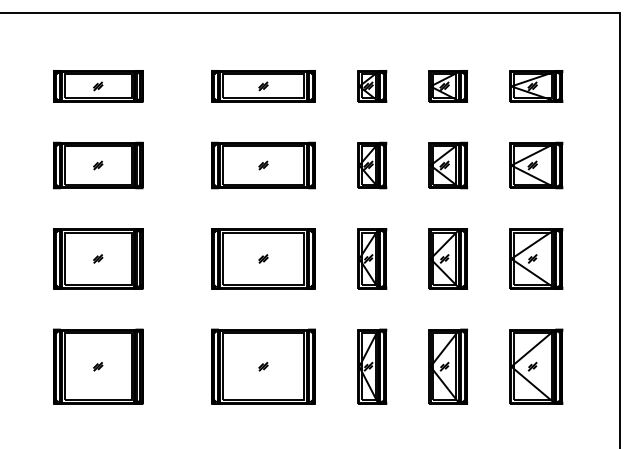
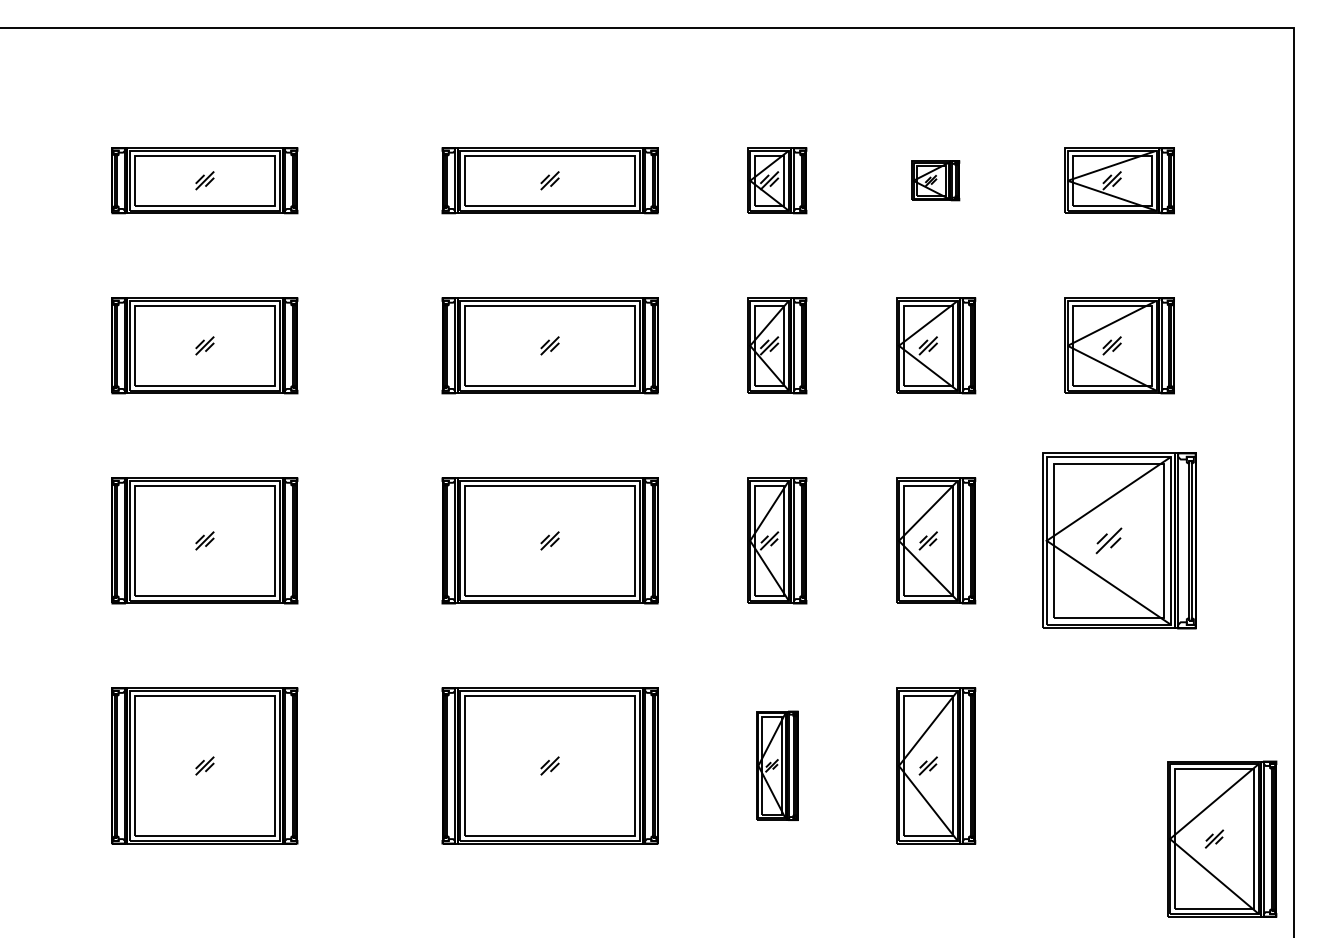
part: (447, 86) -> (934, 180), size x0.6
part: (536, 258) -> (1120, 539), size x1.4
part: (372, 366) -> (777, 765), size x0.7
part: (536, 366) -> (1222, 838), moved

